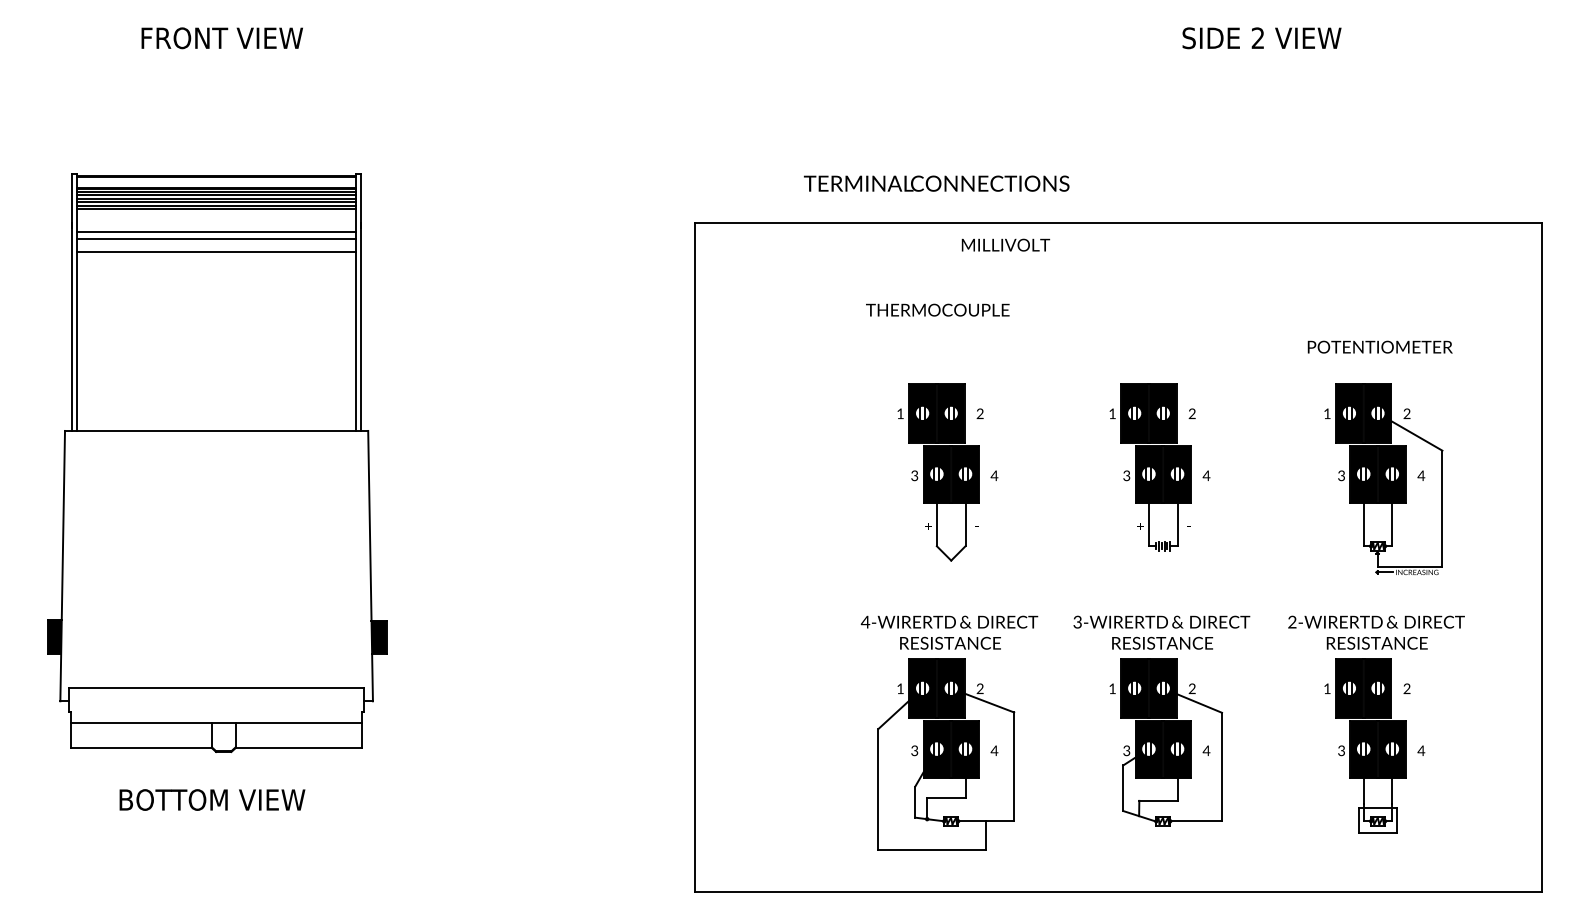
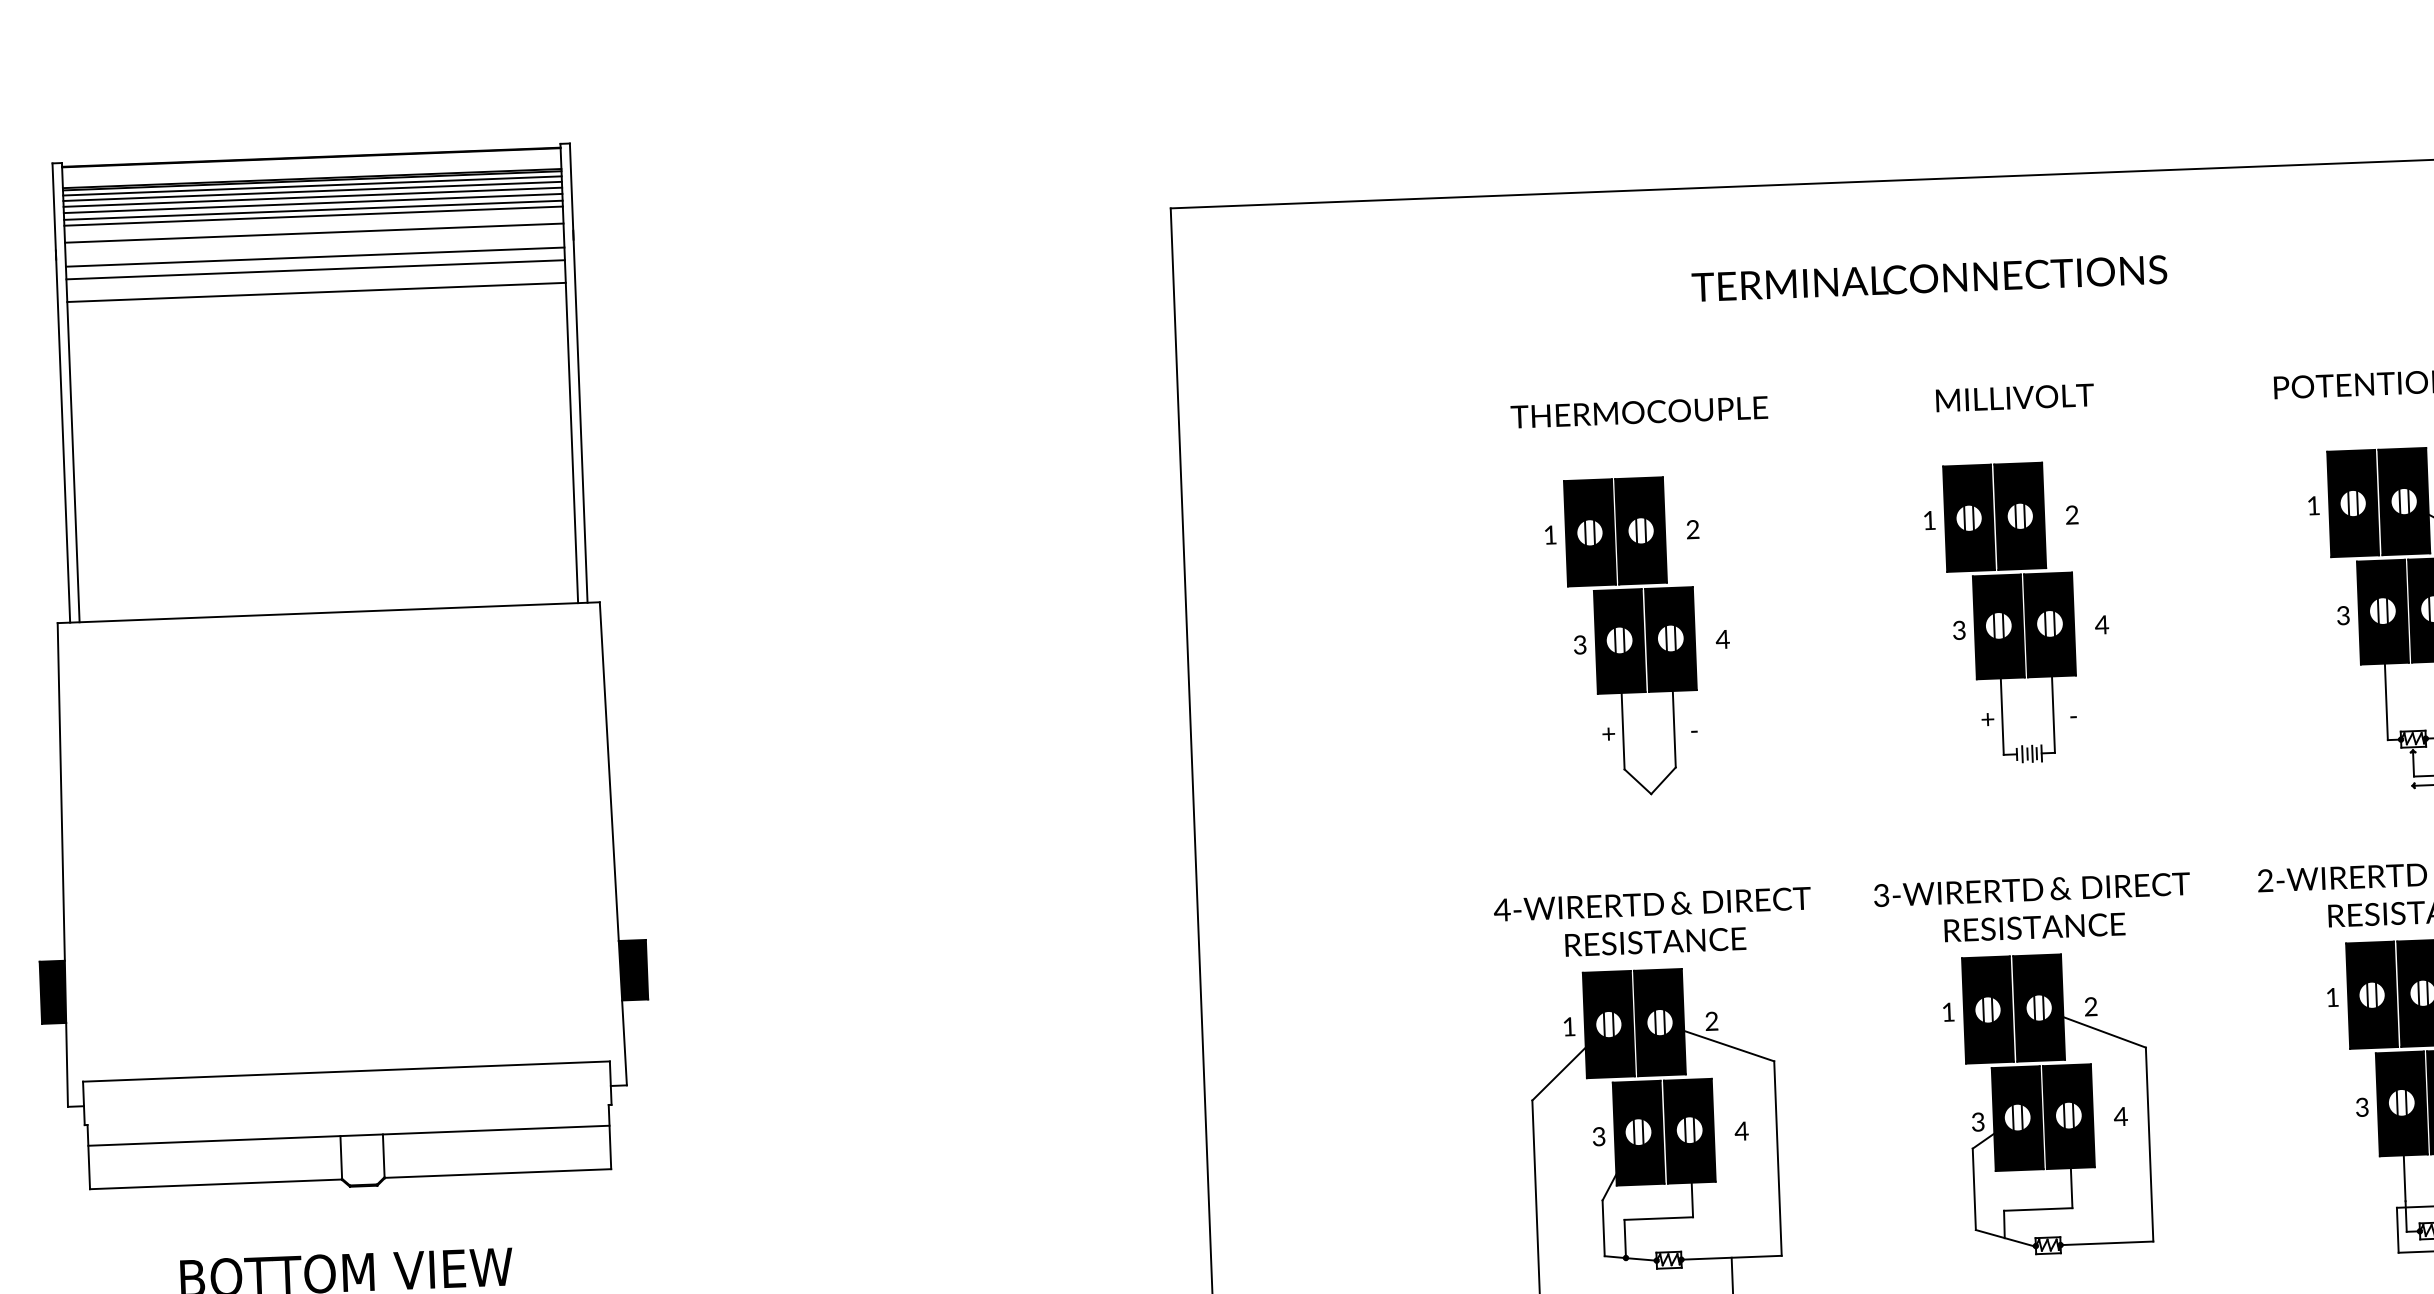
text: (936, 183) -> (1929, 278), moved
line: (216, 218) -> (313, 232), added
text: (1005, 244) -> (2014, 396), moved
text: (937, 309) -> (1638, 411), moved

